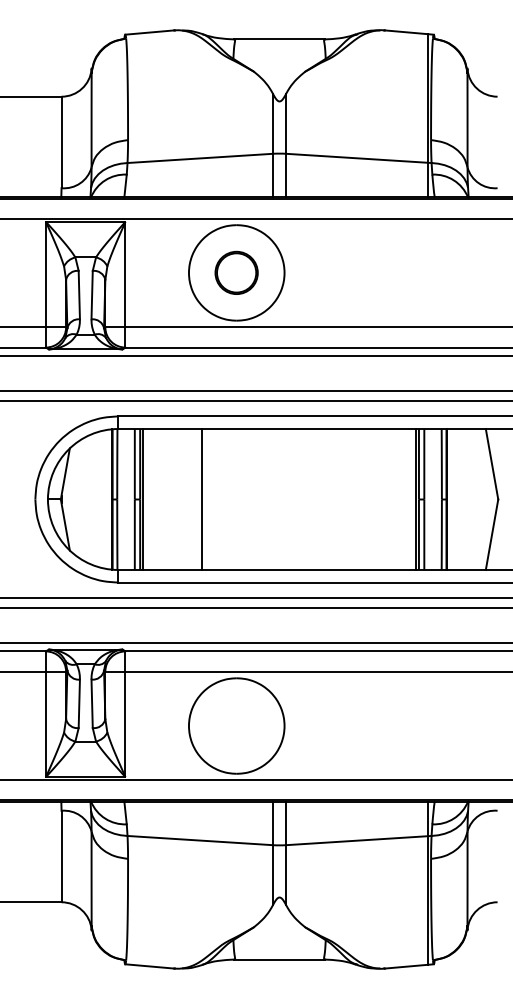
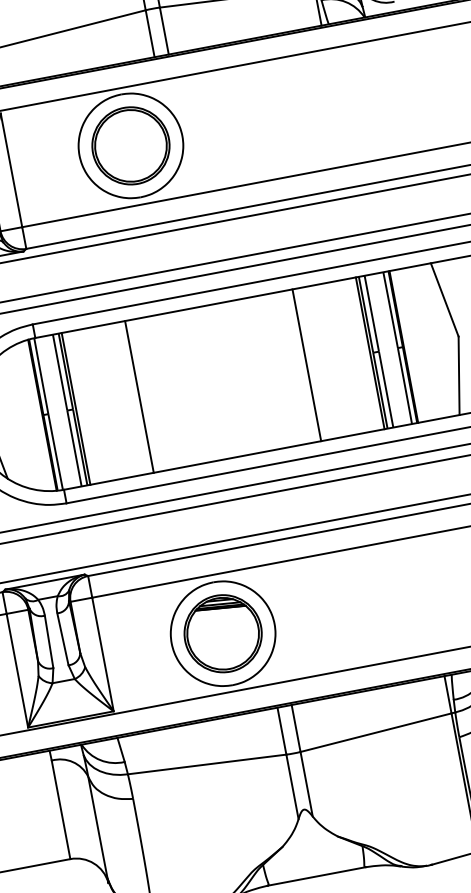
part: (236, 272) -> (130, 145), size x1.67
line: (357, 499) -> (307, 365), added
part: (236, 725) -> (222, 633), added

